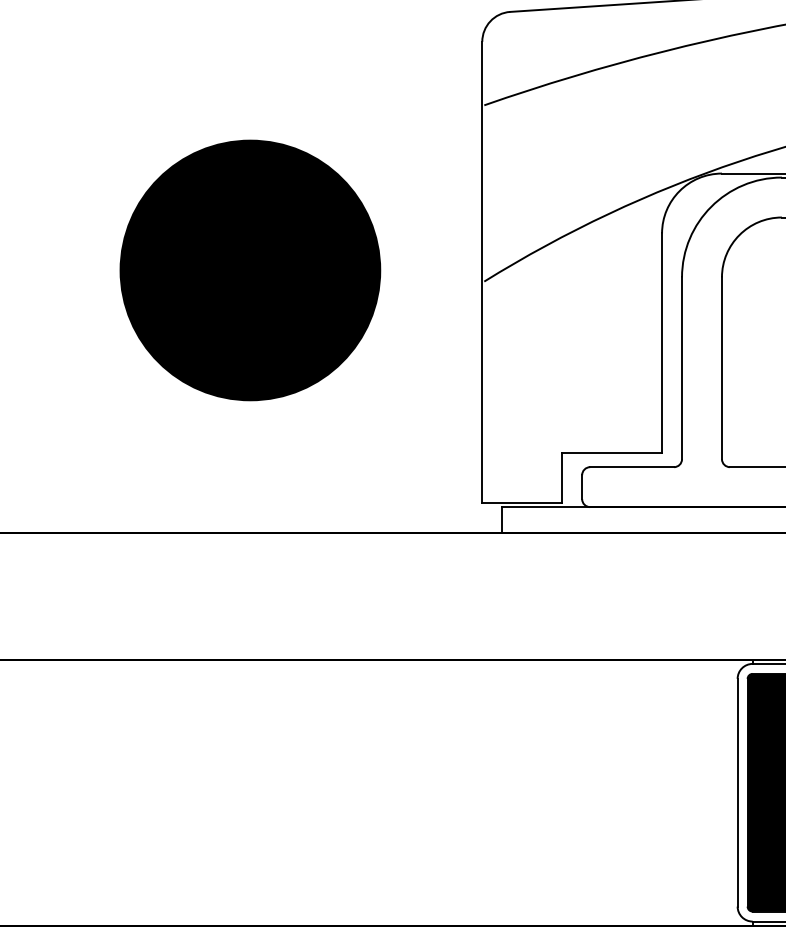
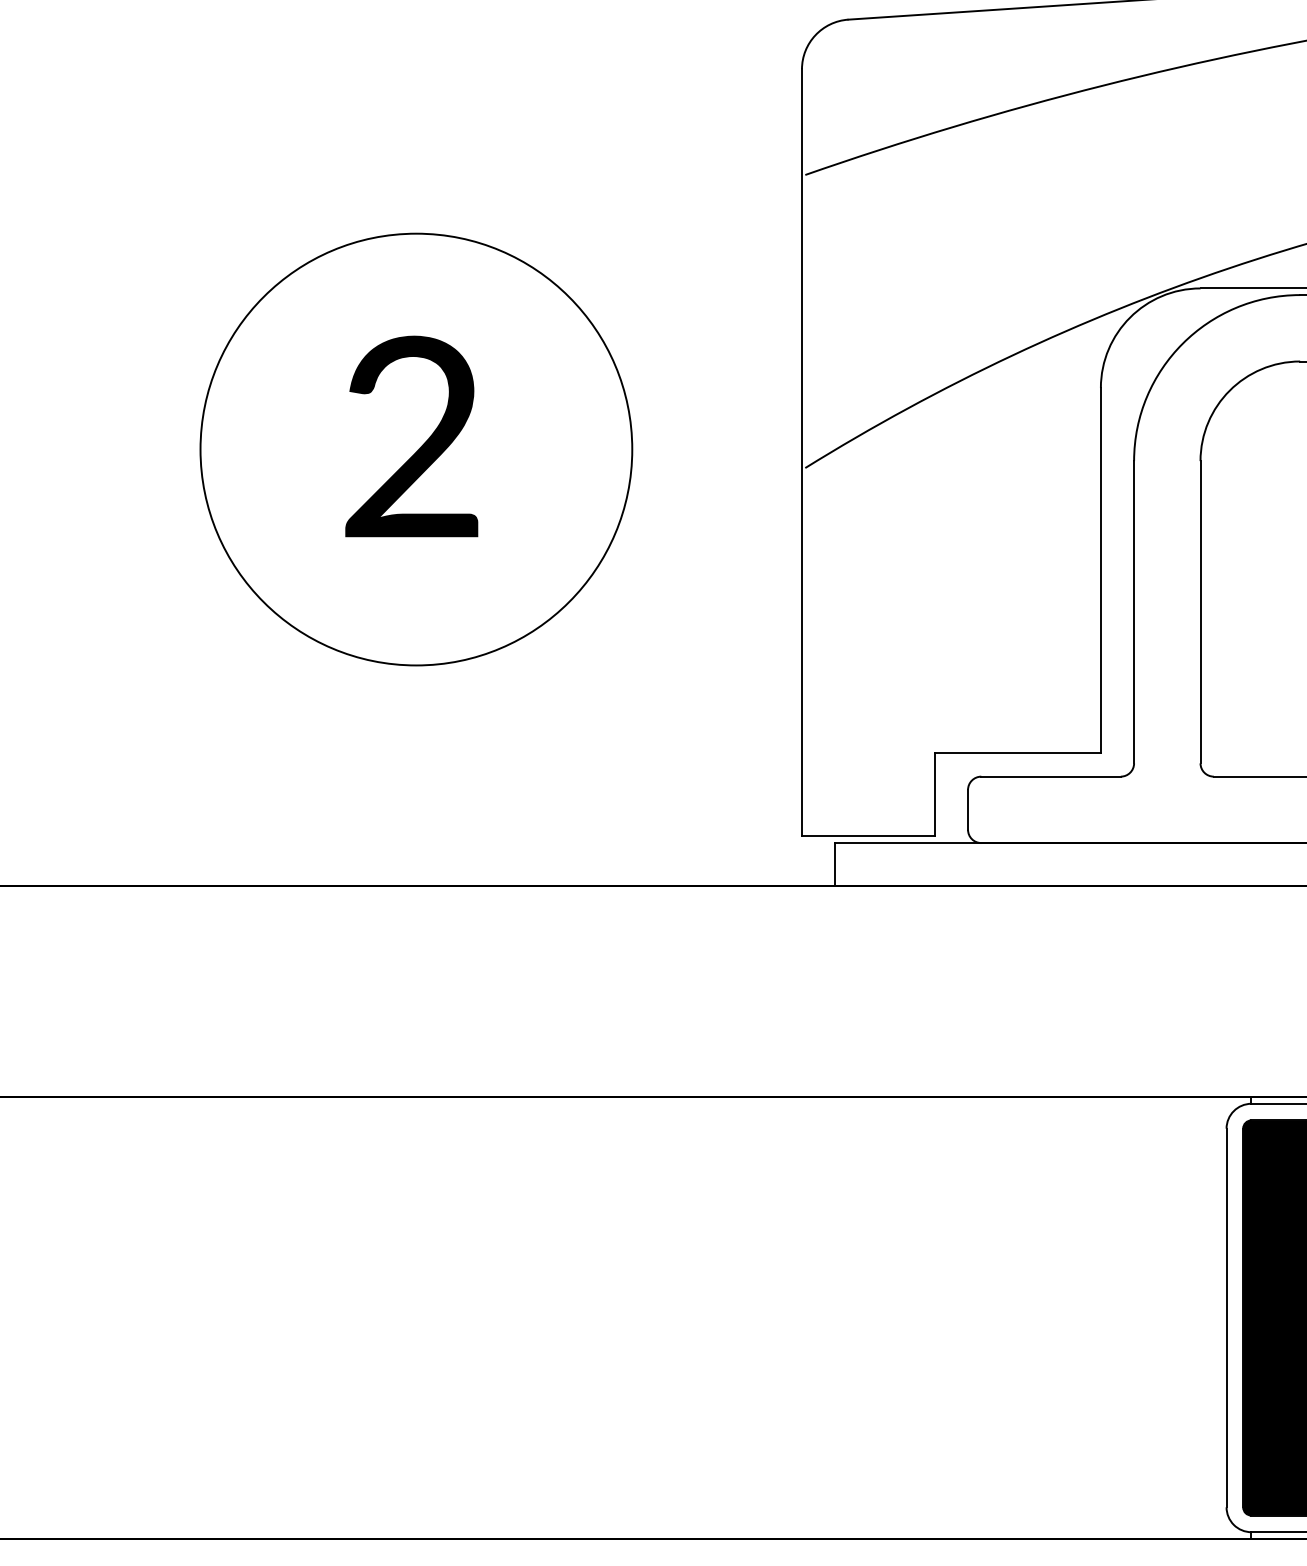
fill: (250, 270) -> (416, 449), removed

